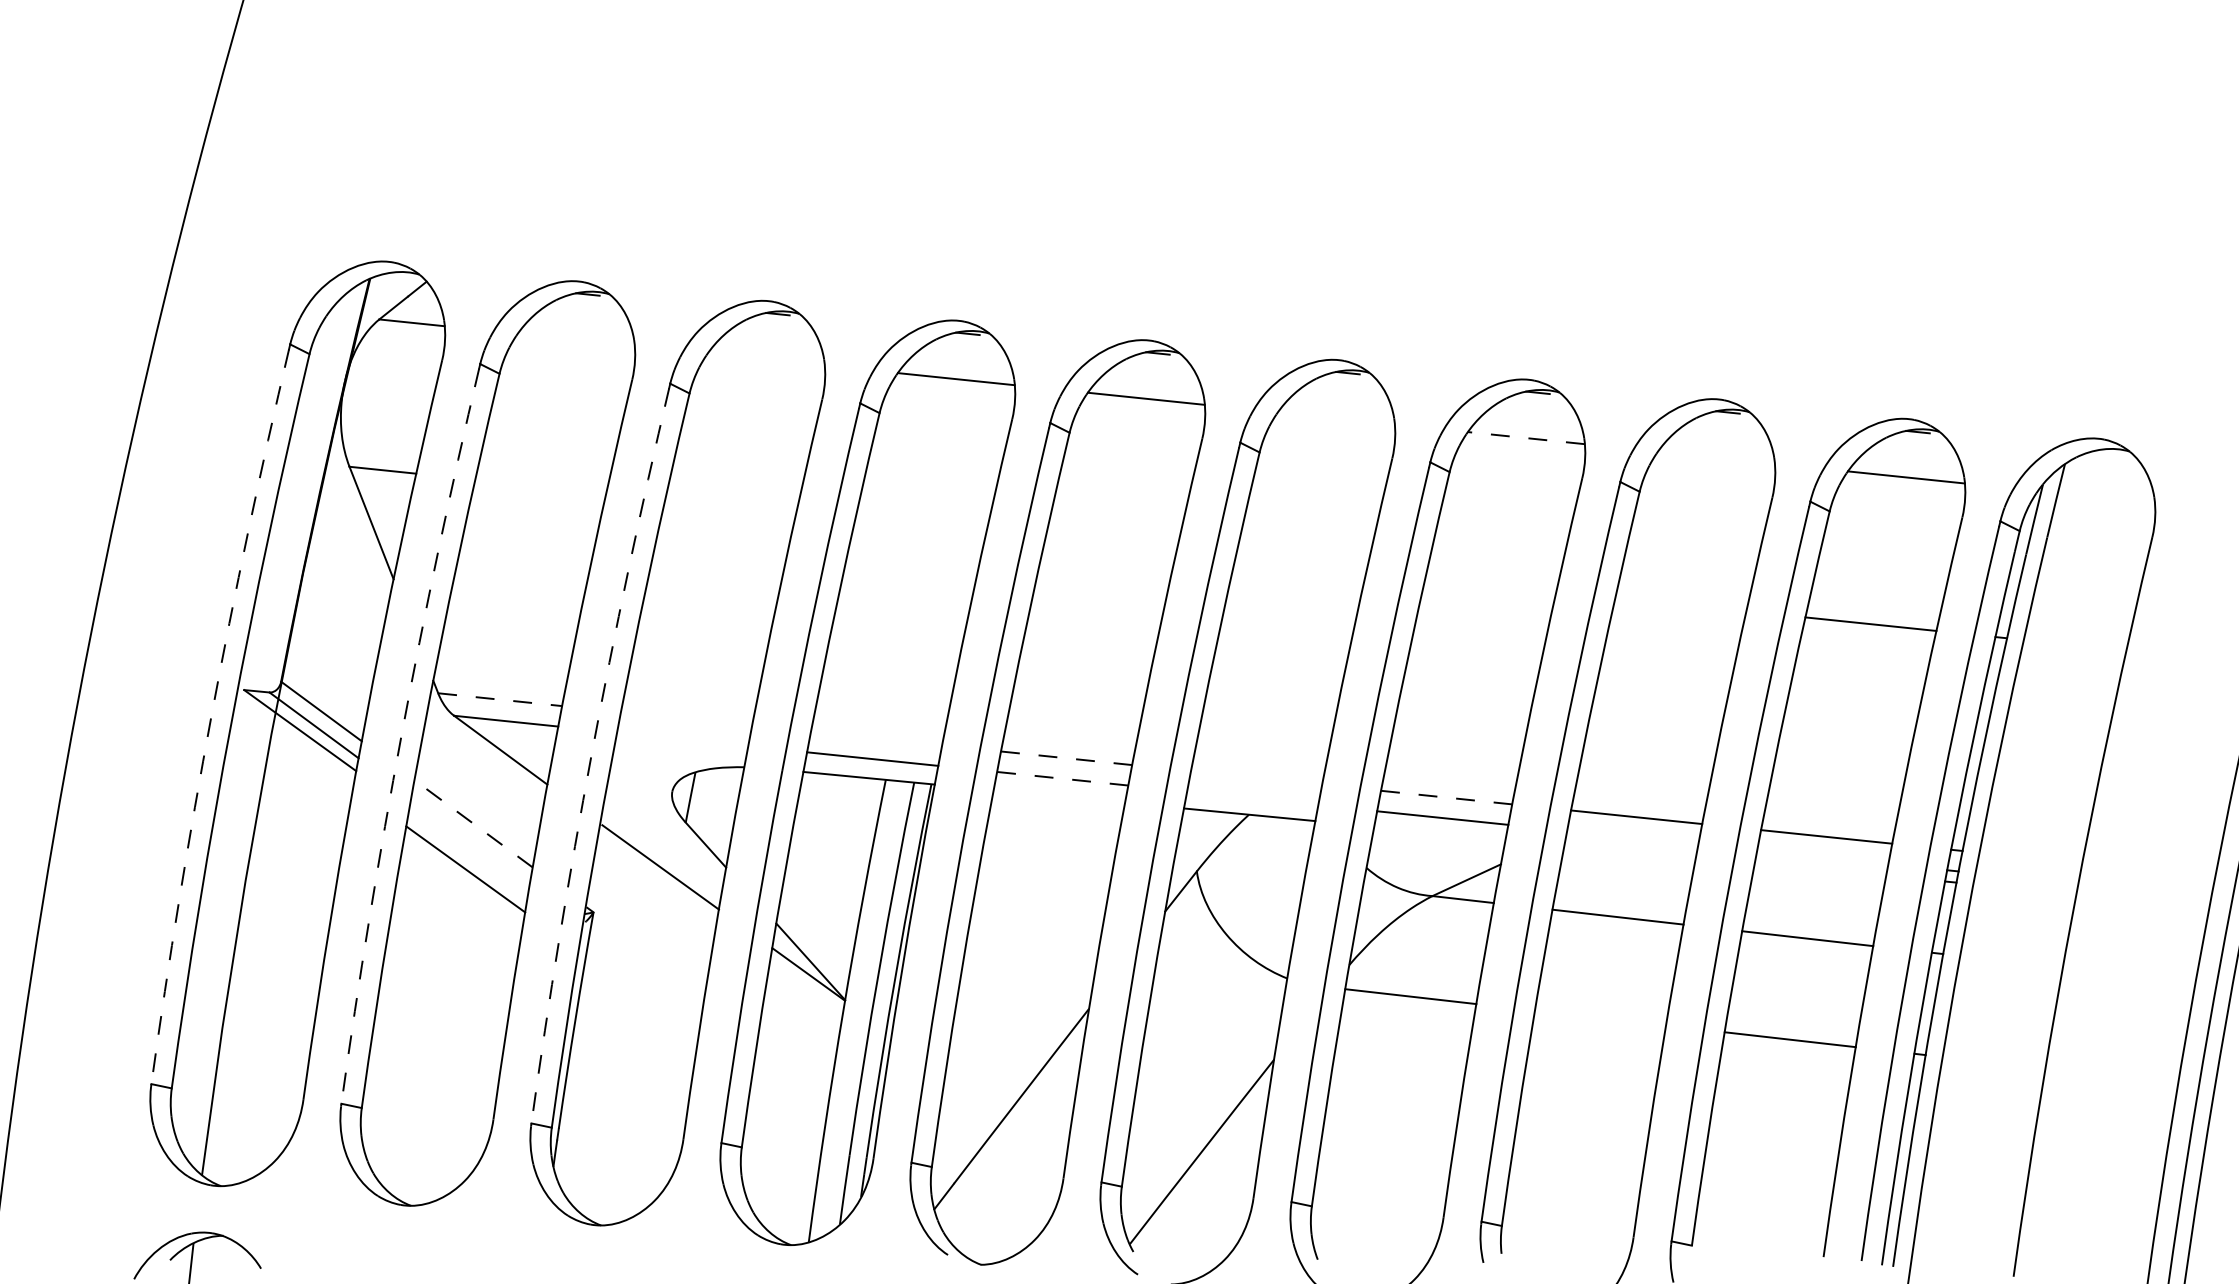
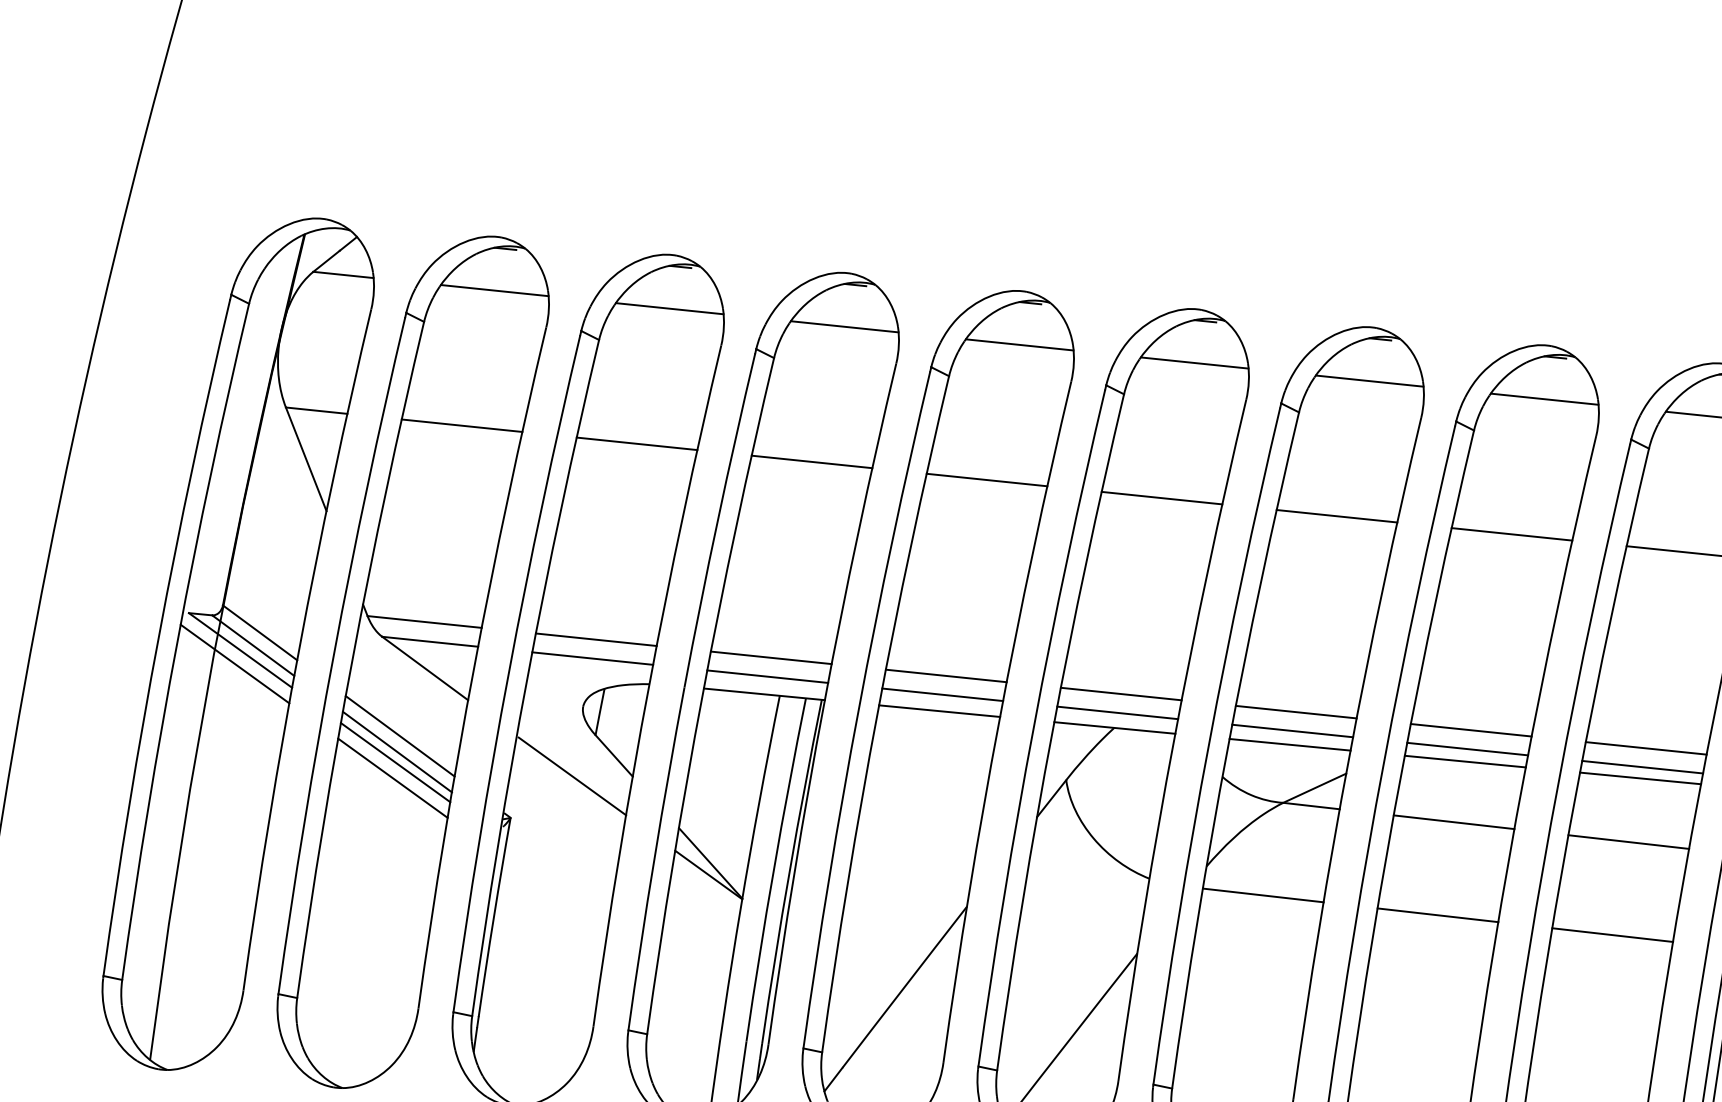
line: (575, 339) -> (494, 290), added
line: (765, 359) -> (669, 308), added
line: (1336, 418) -> (1194, 363), added
line: (1526, 438) -> (1369, 381), dashed -> solid
line: (1716, 457) -> (1544, 398), added
line: (540, 486) -> (461, 425), added
line: (730, 506) -> (636, 444), added
line: (920, 525) -> (811, 461), added
line: (1110, 545) -> (986, 479), added
line: (1300, 564) -> (1161, 497), added
line: (1490, 584) -> (1336, 515), added
line: (1680, 604) -> (1511, 534), added
line: (500, 699) -> (424, 621), dashed -> solid
arc: (211, 715) -> (158, 636), dashed -> solid
line: (686, 718) -> (596, 639), added
arc: (401, 734) -> (333, 654), dashed -> solid
line: (876, 738) -> (771, 657), added
line: (682, 739) -> (592, 658), added
line: (294, 745) -> (235, 664), added
arc: (591, 754) -> (508, 672), dashed -> solid
line: (1066, 758) -> (946, 676), dashed -> solid
line: (1256, 777) -> (1121, 693), added
line: (1062, 778) -> (942, 694), dashed -> solid
line: (1059, 796) -> (939, 711), added
line: (1446, 797) -> (1296, 712), dashed -> solid
line: (1252, 798) -> (1117, 712), added
line: (473, 823) -> (400, 736), dashed -> solid
line: (1439, 832) -> (1289, 744), added
line: (1632, 837) -> (1467, 748), added
line: (470, 840) -> (397, 751), added
line: (1629, 851) -> (1464, 761), added
line: (468, 852) -> (395, 762), added
line: (1822, 857) -> (1642, 767), added
line: (1820, 869) -> (1640, 778), added
line: (1600, 1017) -> (1437, 914), added

